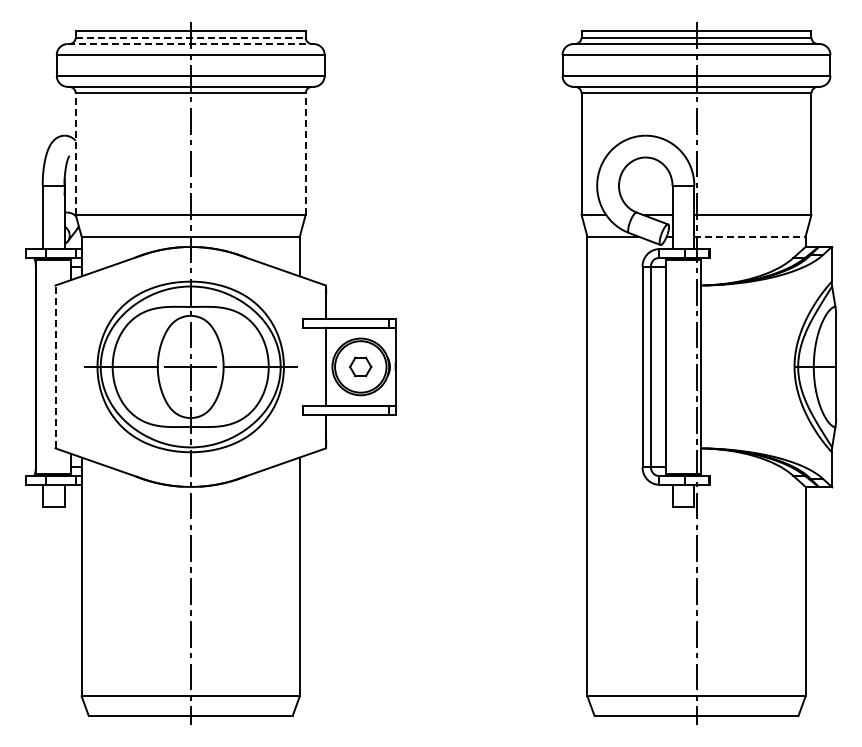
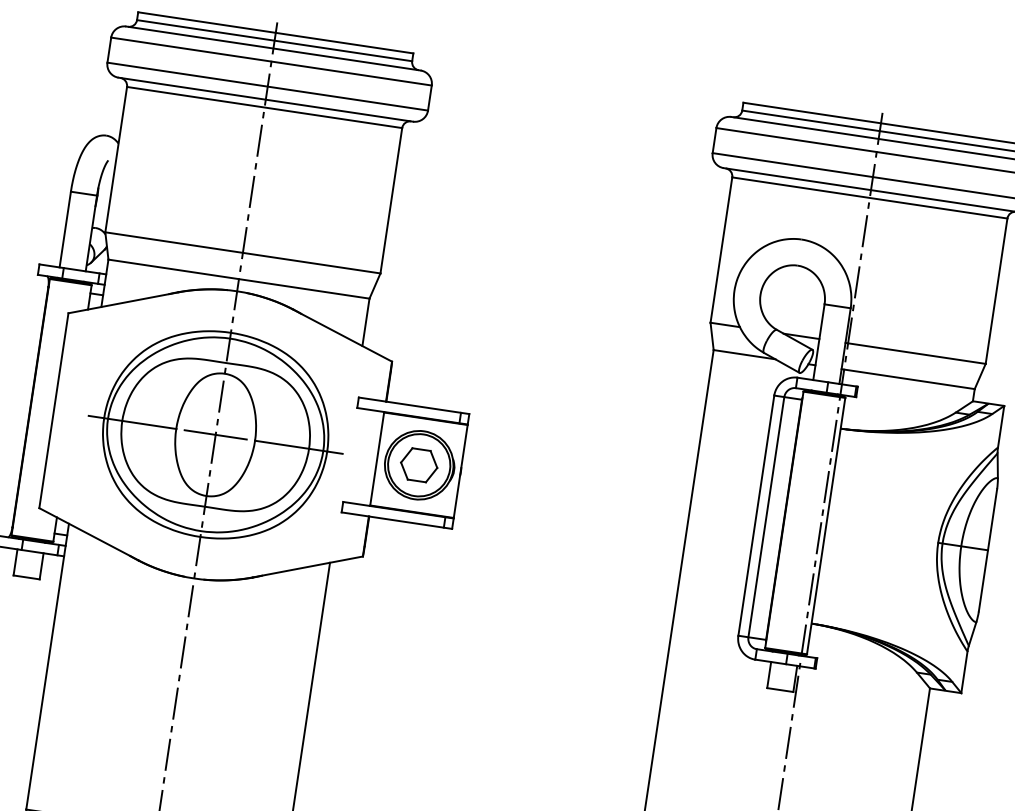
line: (190, 37) -> (274, 40), dashed -> solid
line: (191, 44) -> (274, 49), dashed -> solid
line: (75, 154) -> (115, 160), dashed -> solid
line: (305, 154) -> (391, 201), dashed -> solid
line: (749, 236) -> (907, 378), dashed -> solid
line: (55, 366) -> (53, 410), dashed -> solid
part: (360, 366) -> (418, 464), size x1.43

